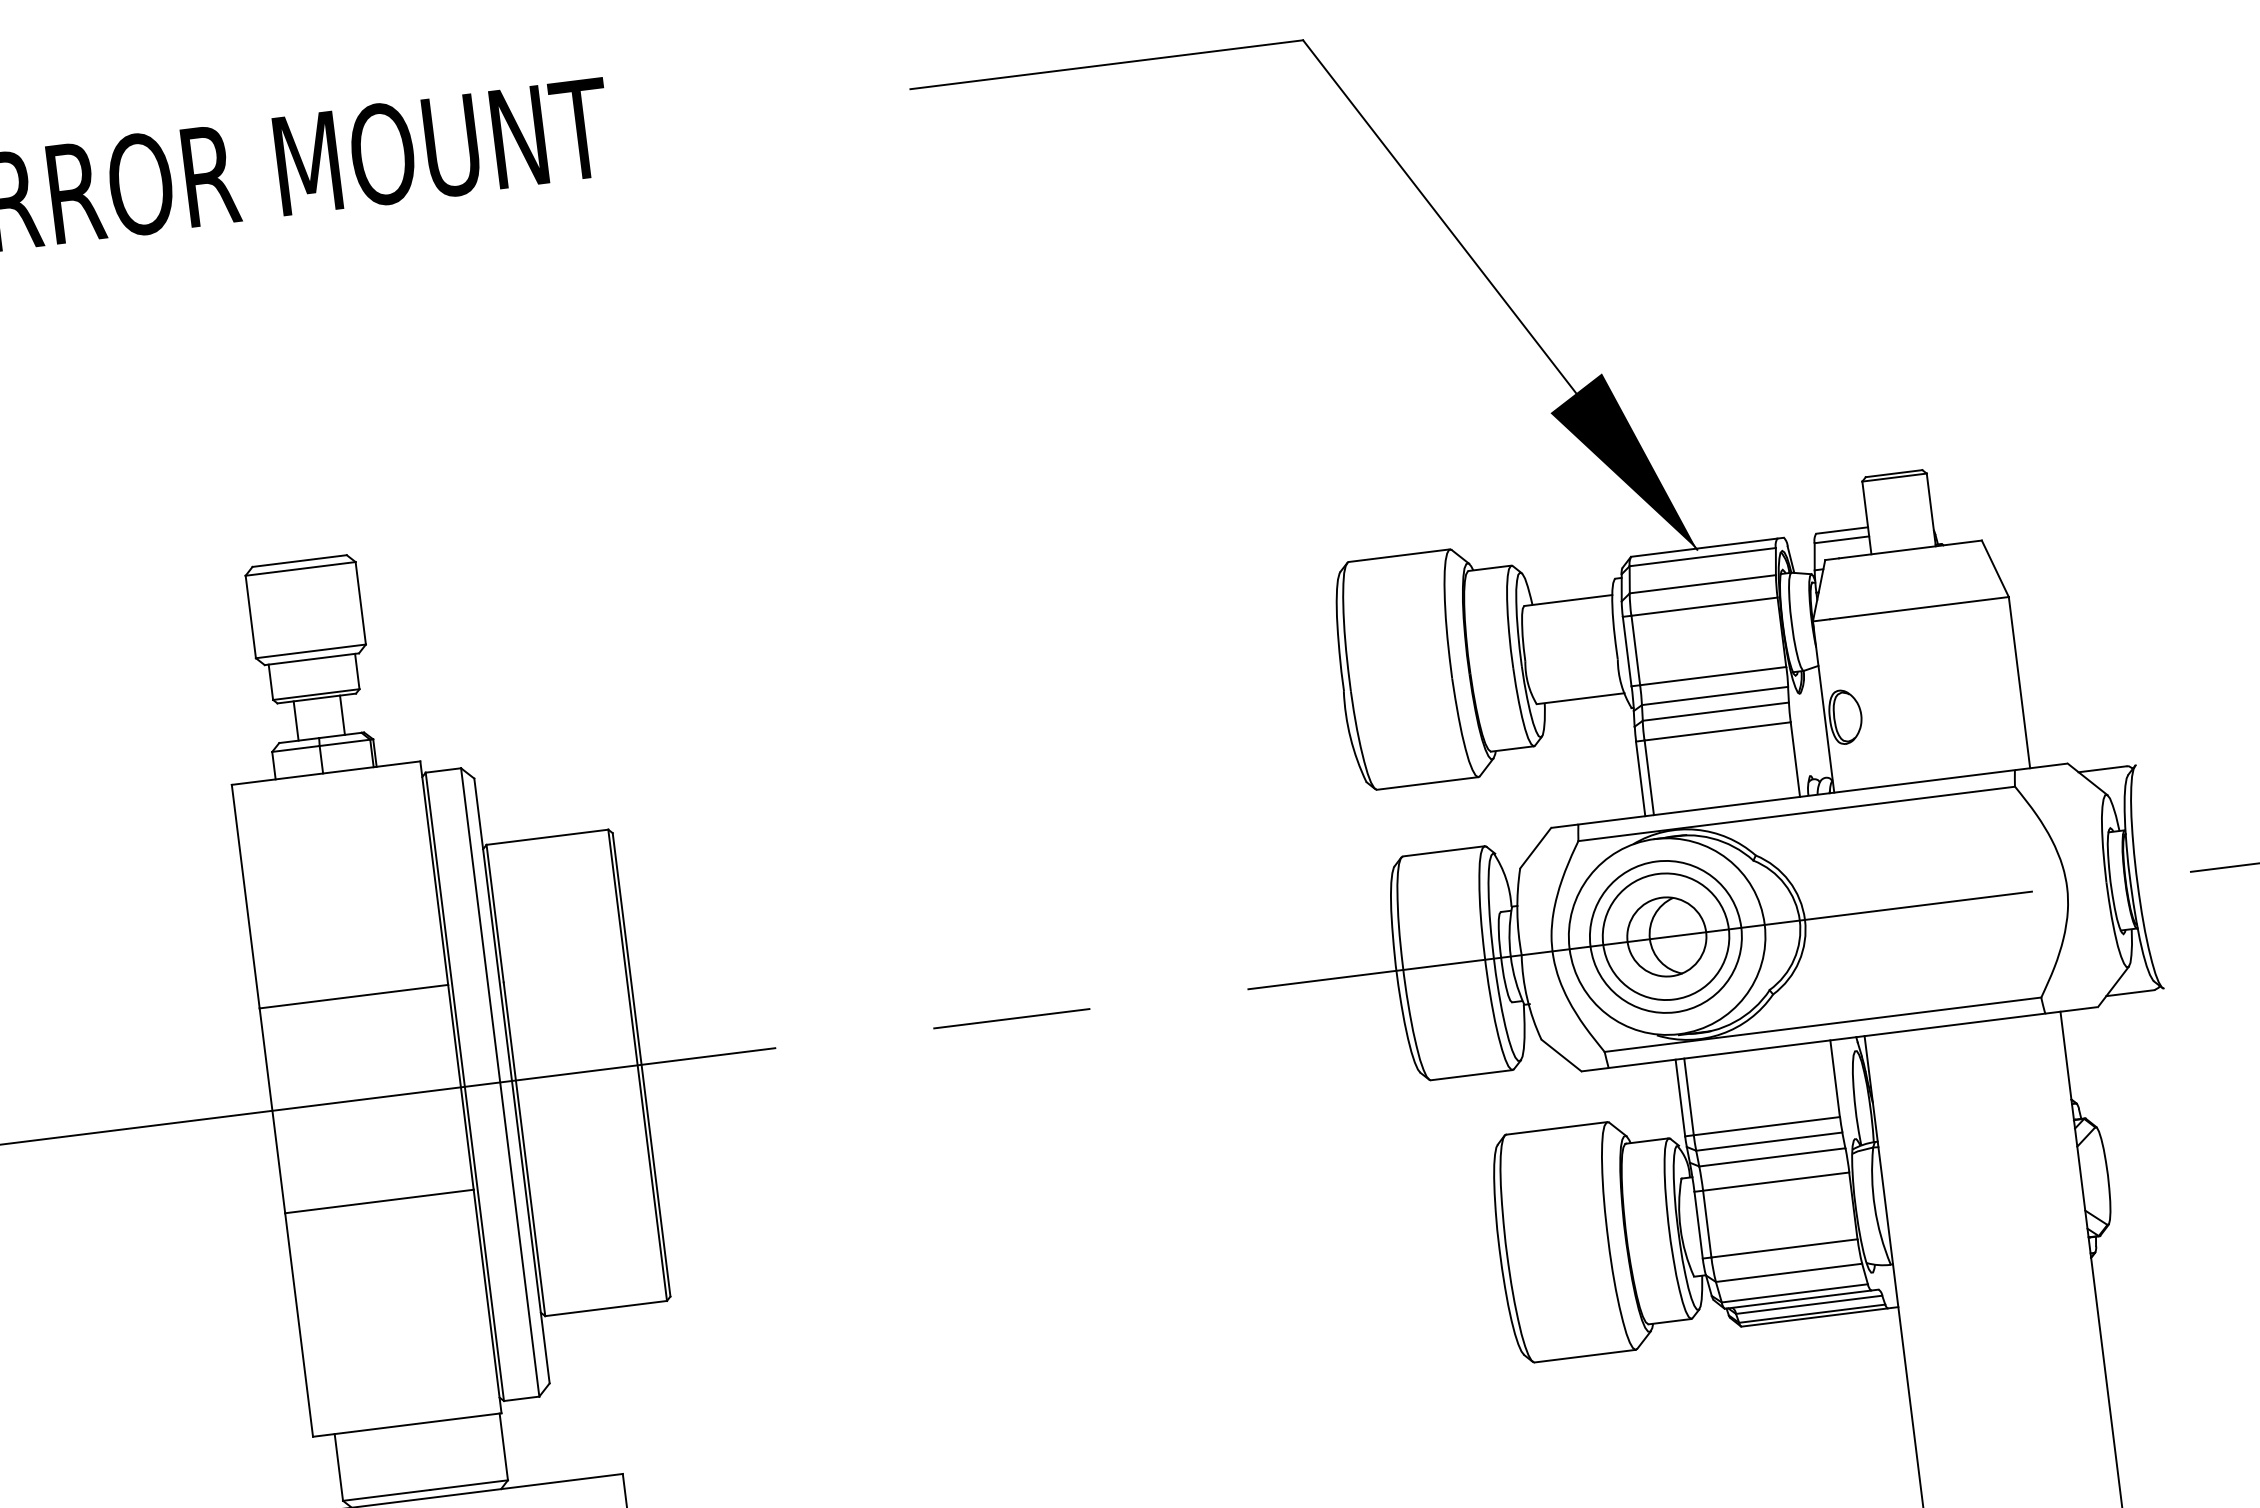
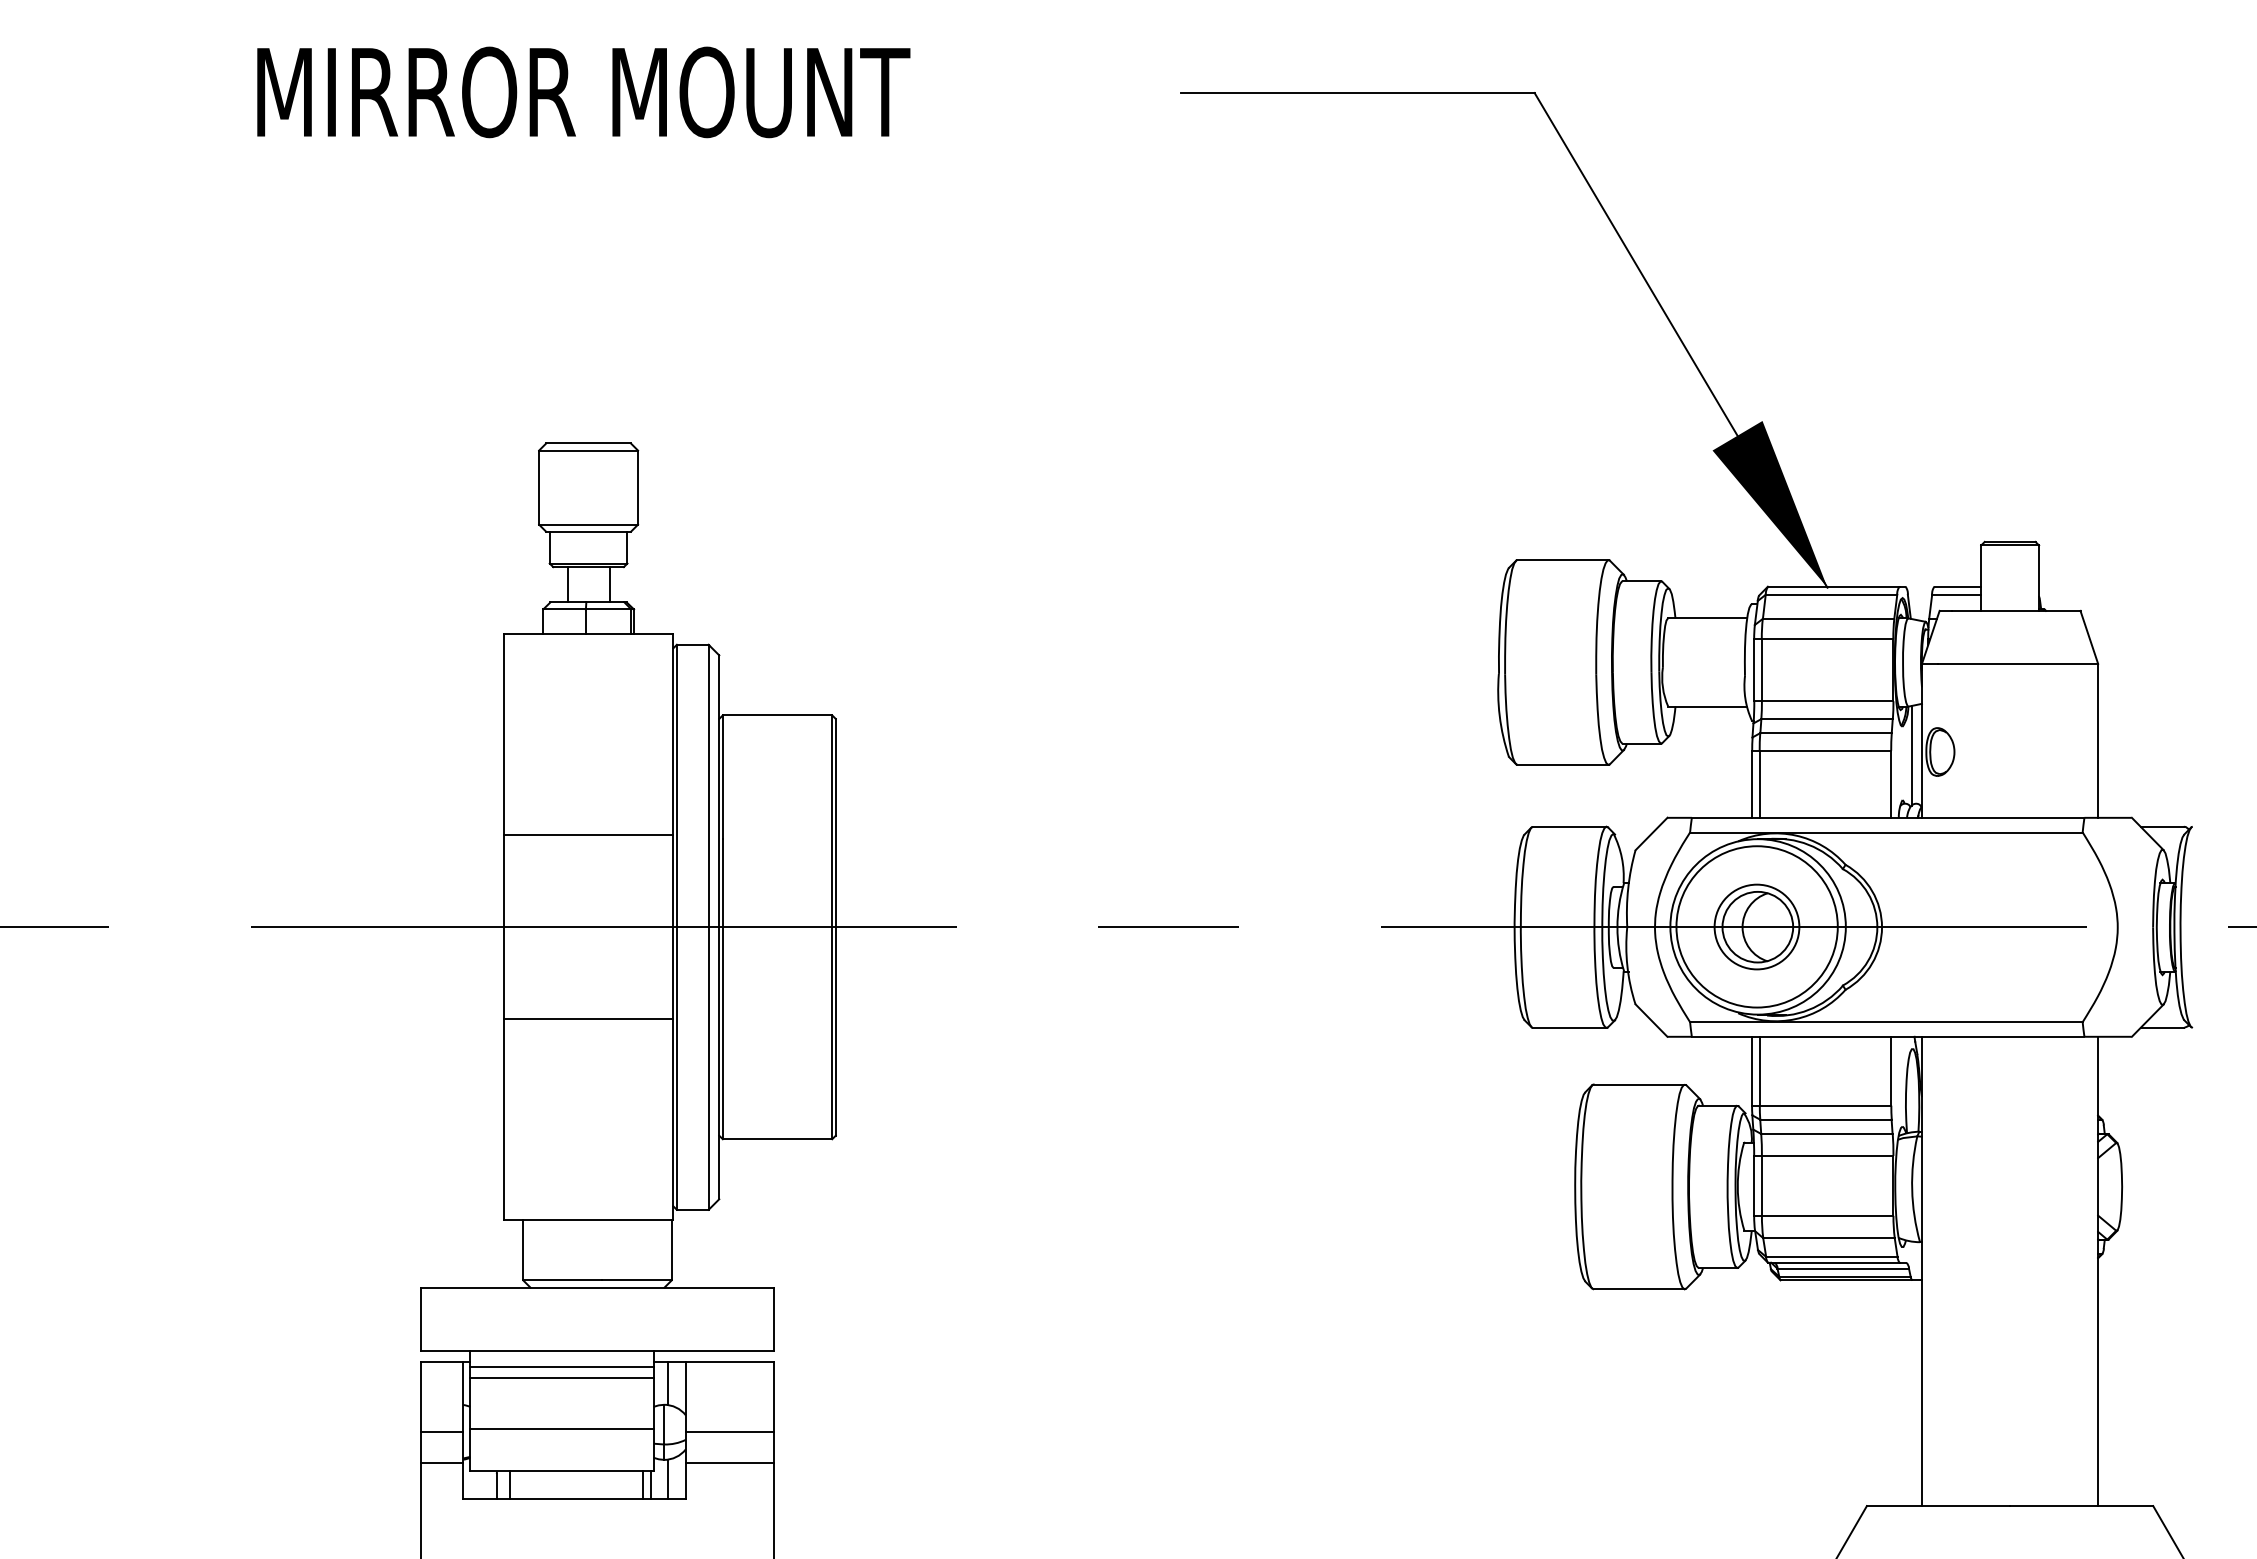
line: (1813, 724) -> (1911, 755), added
circle: (1665, 936) -> (1756, 926), size x0.62
circle: (1665, 936) -> (1756, 926), size x1.43

